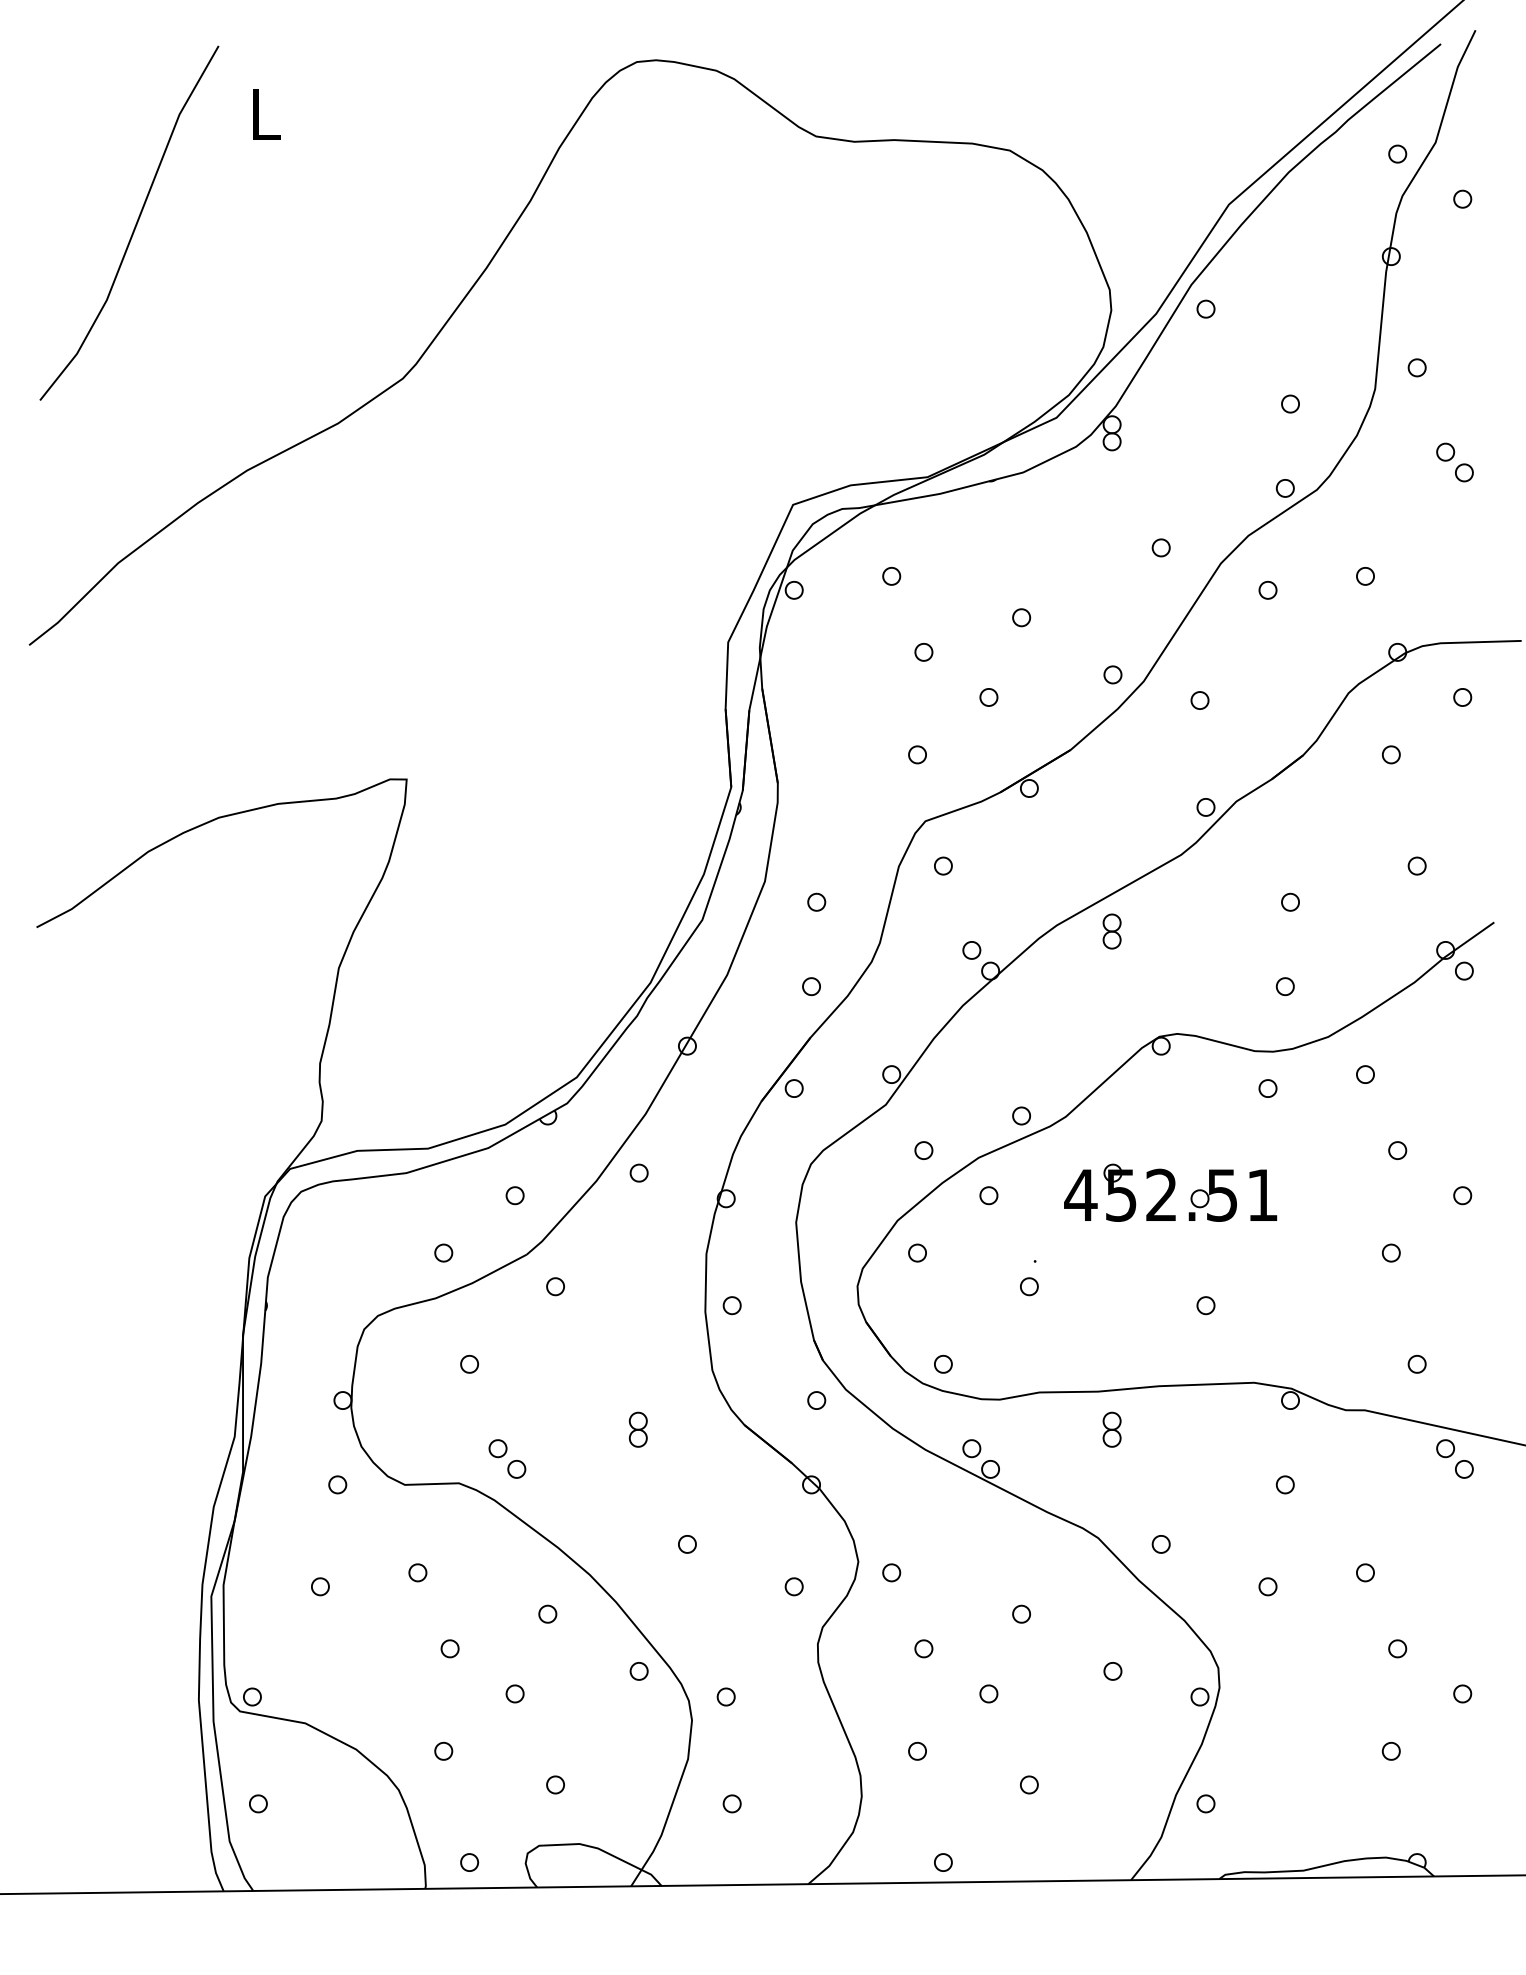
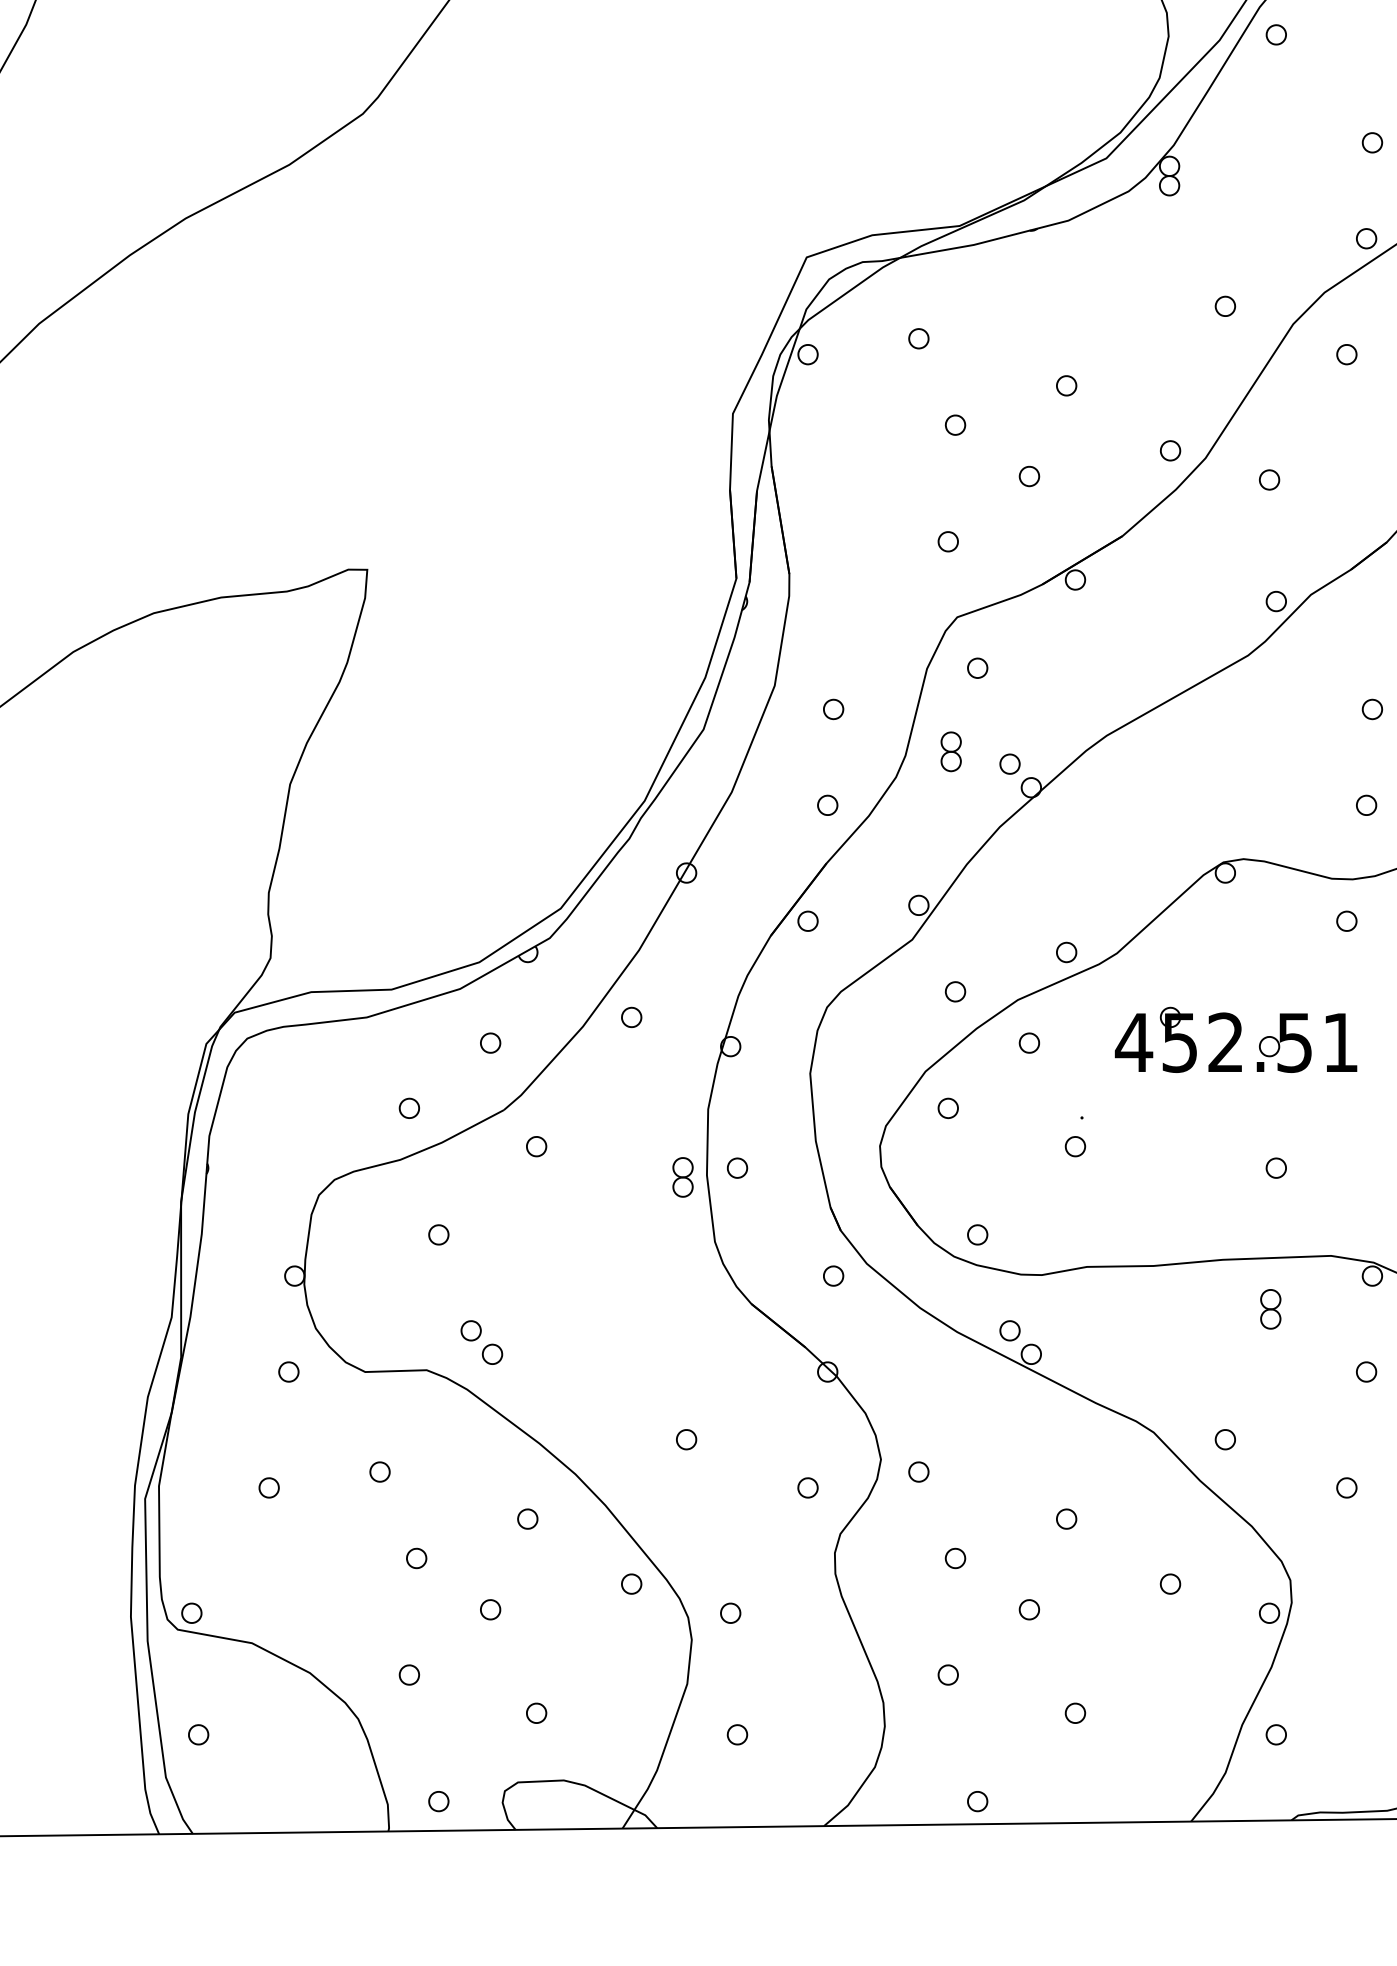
part: (1111, 931) -> (950, 751), moved
part: (637, 1429) -> (682, 1177), moved
part: (1111, 1429) -> (1270, 1309), moved

